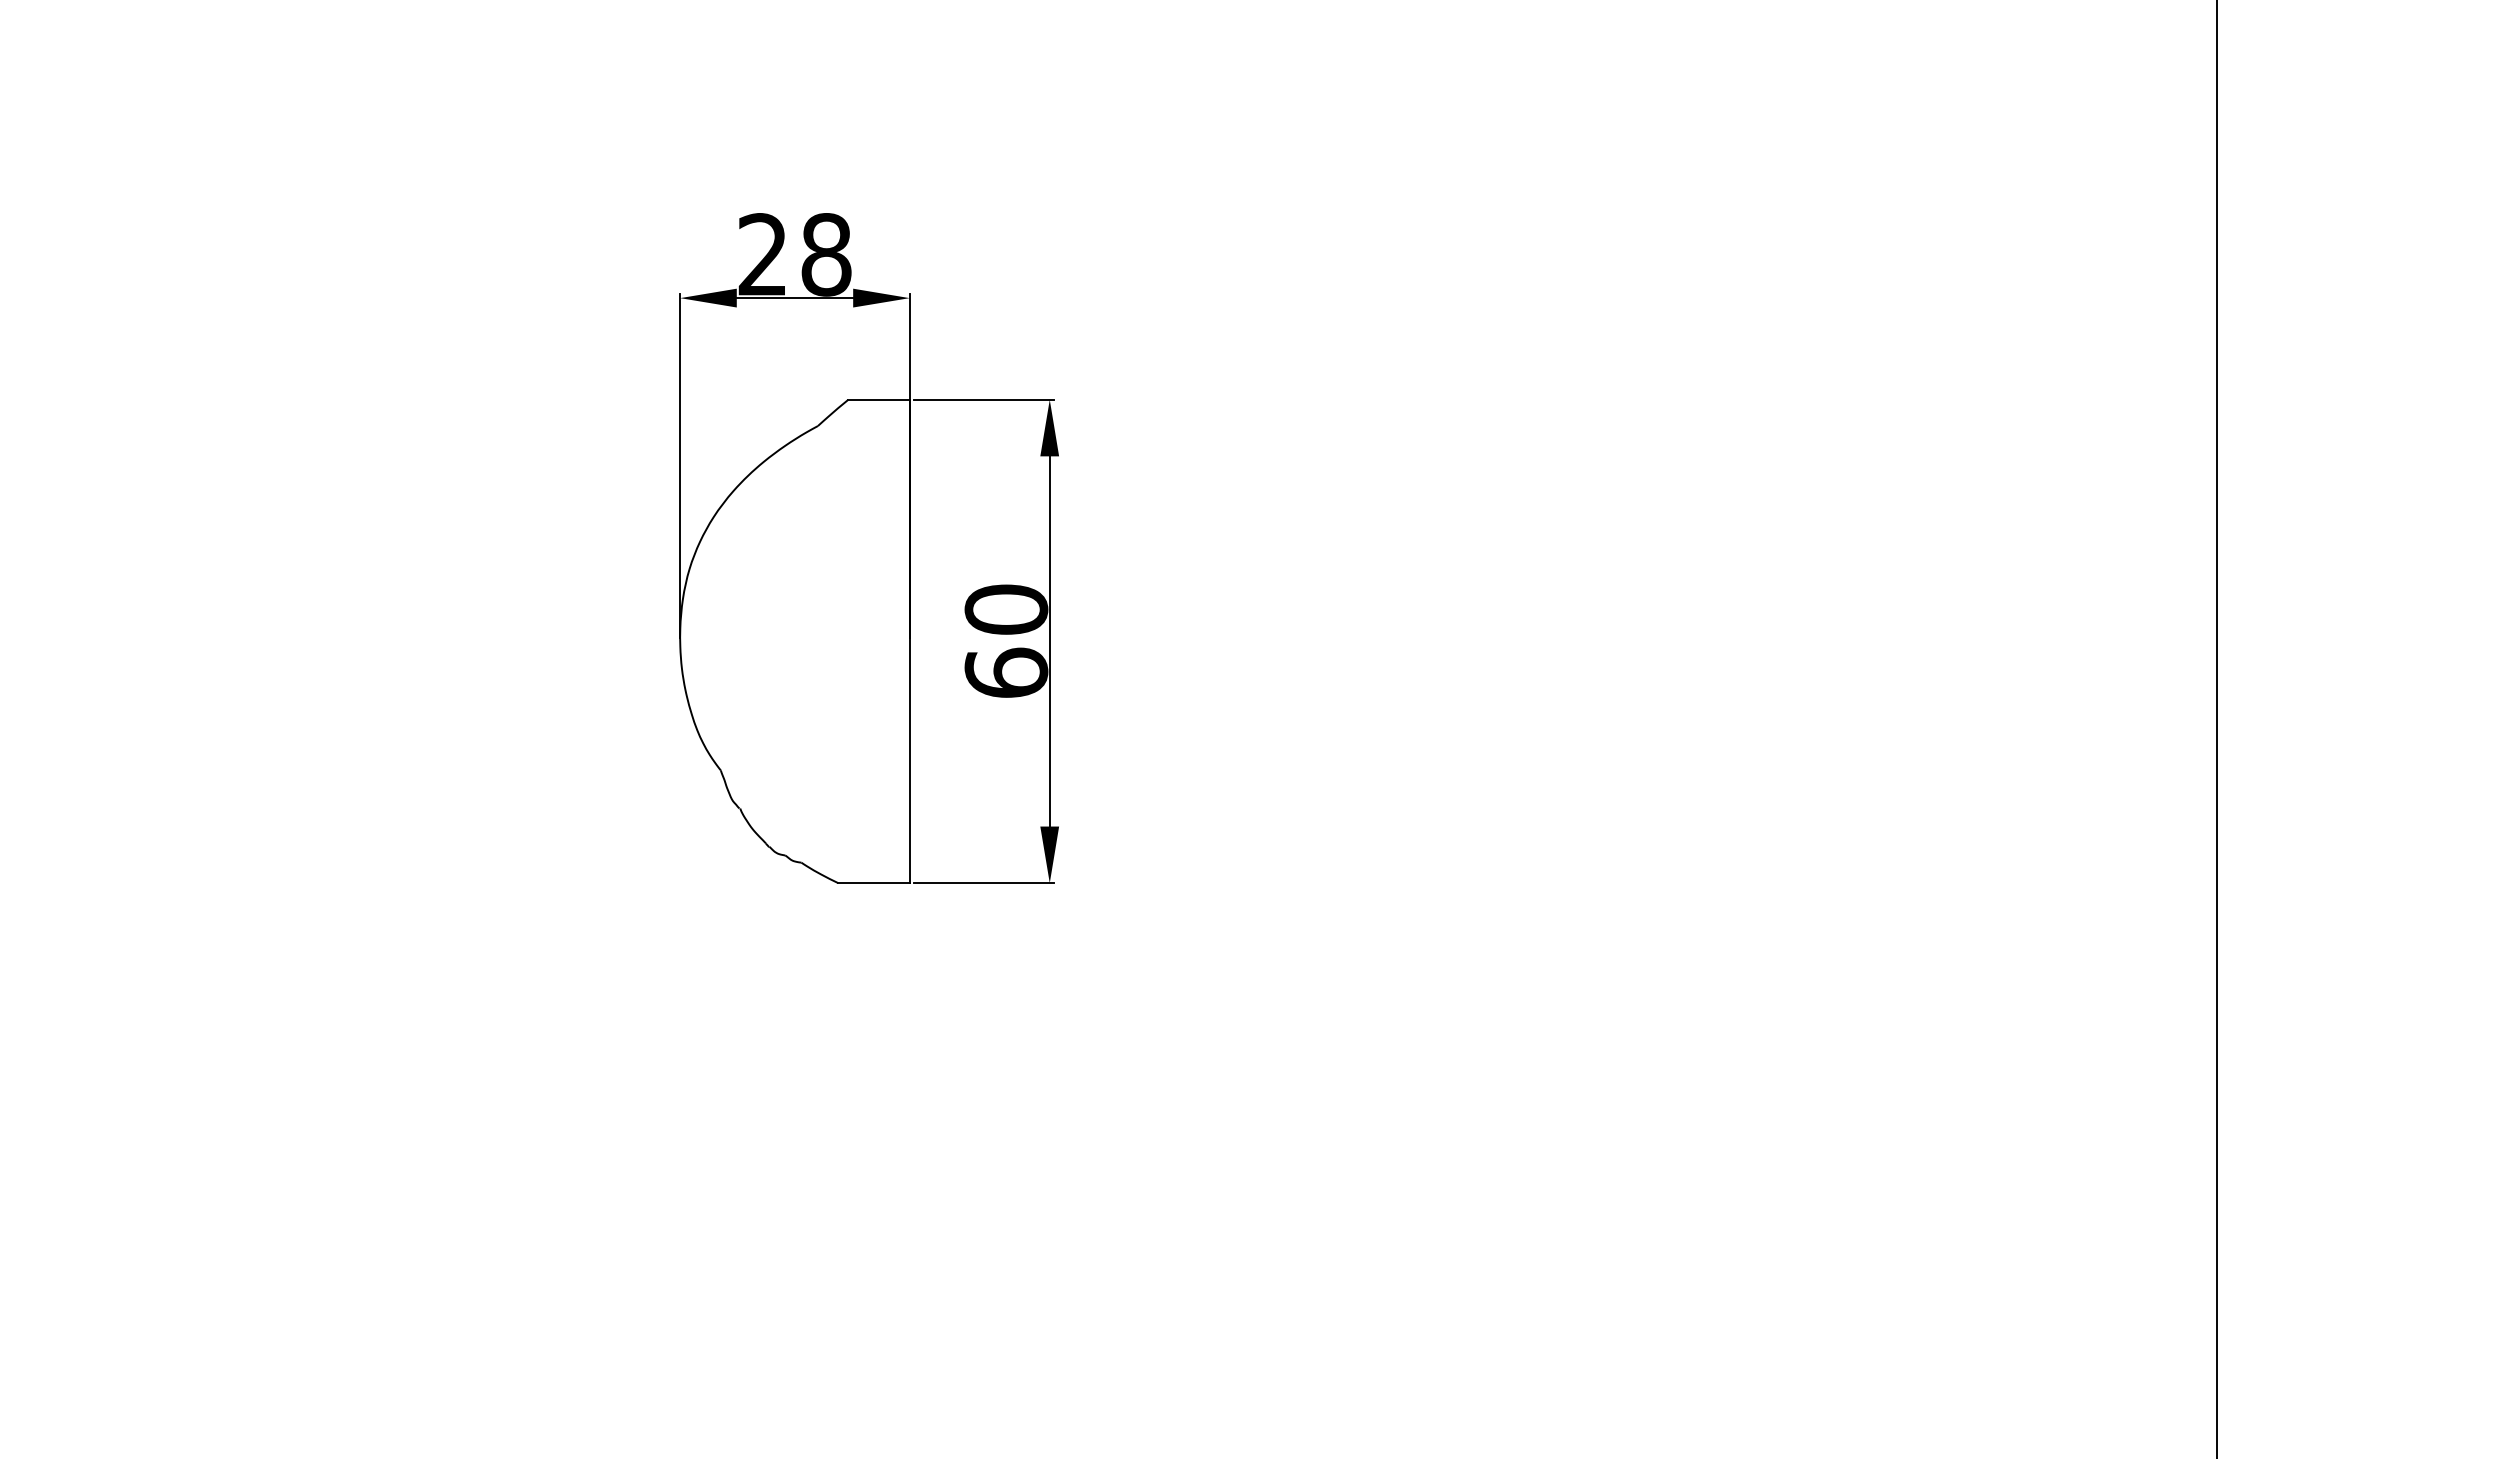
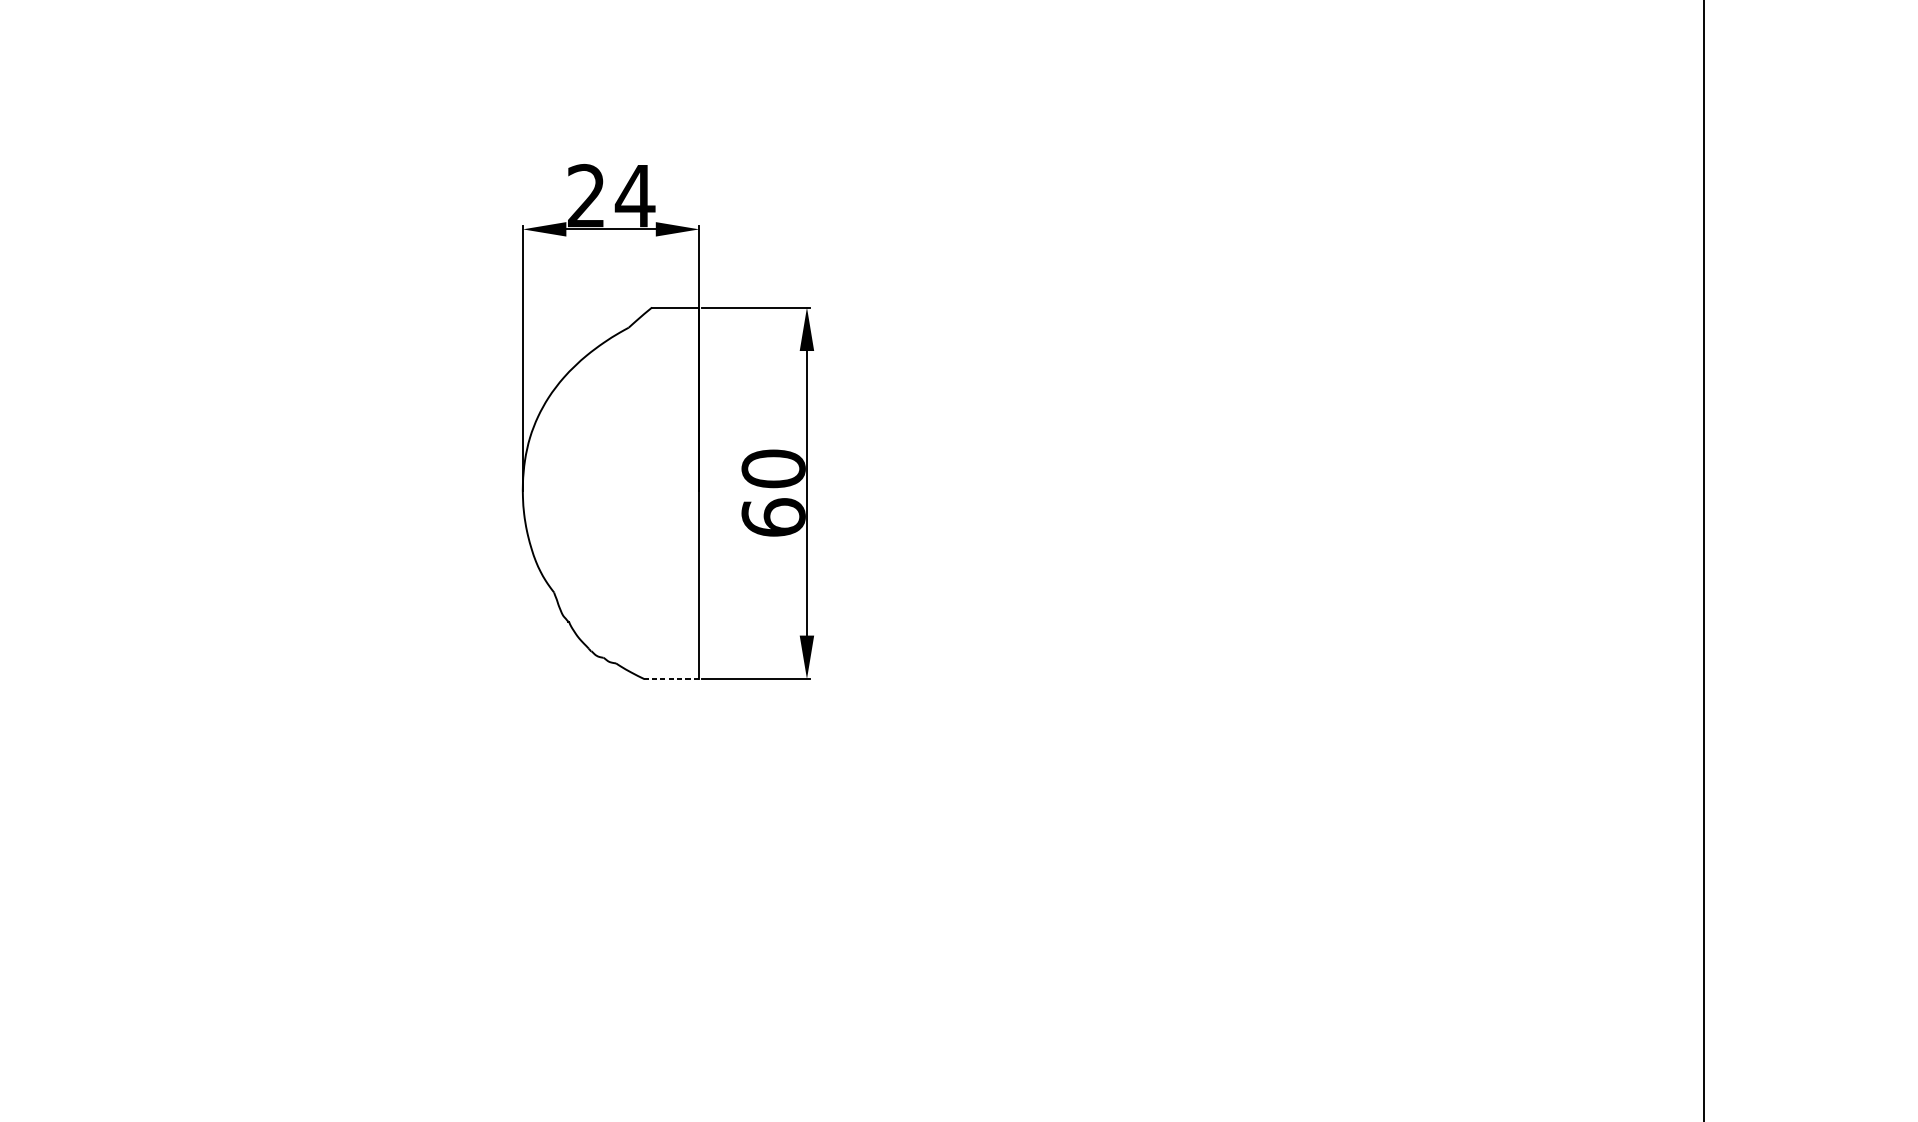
text: (825, 254) -> (634, 195), 28 -> 24
line: (873, 883) -> (671, 679), solid -> dashed

